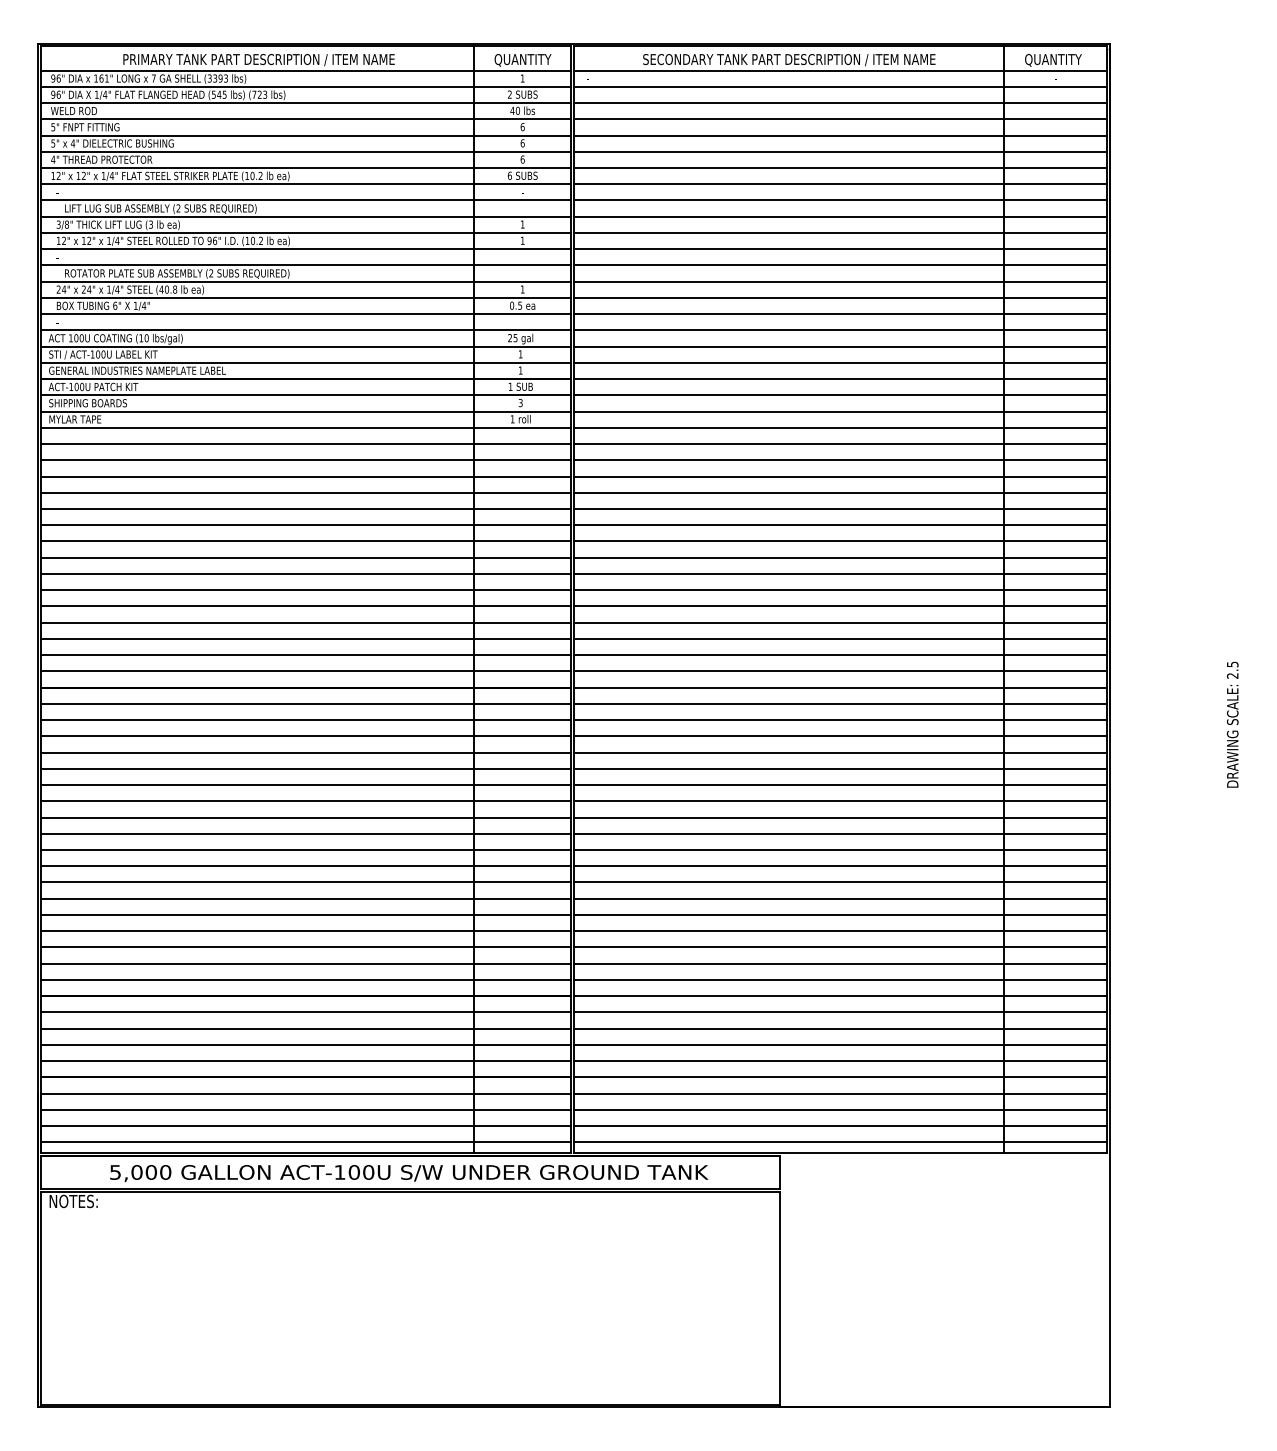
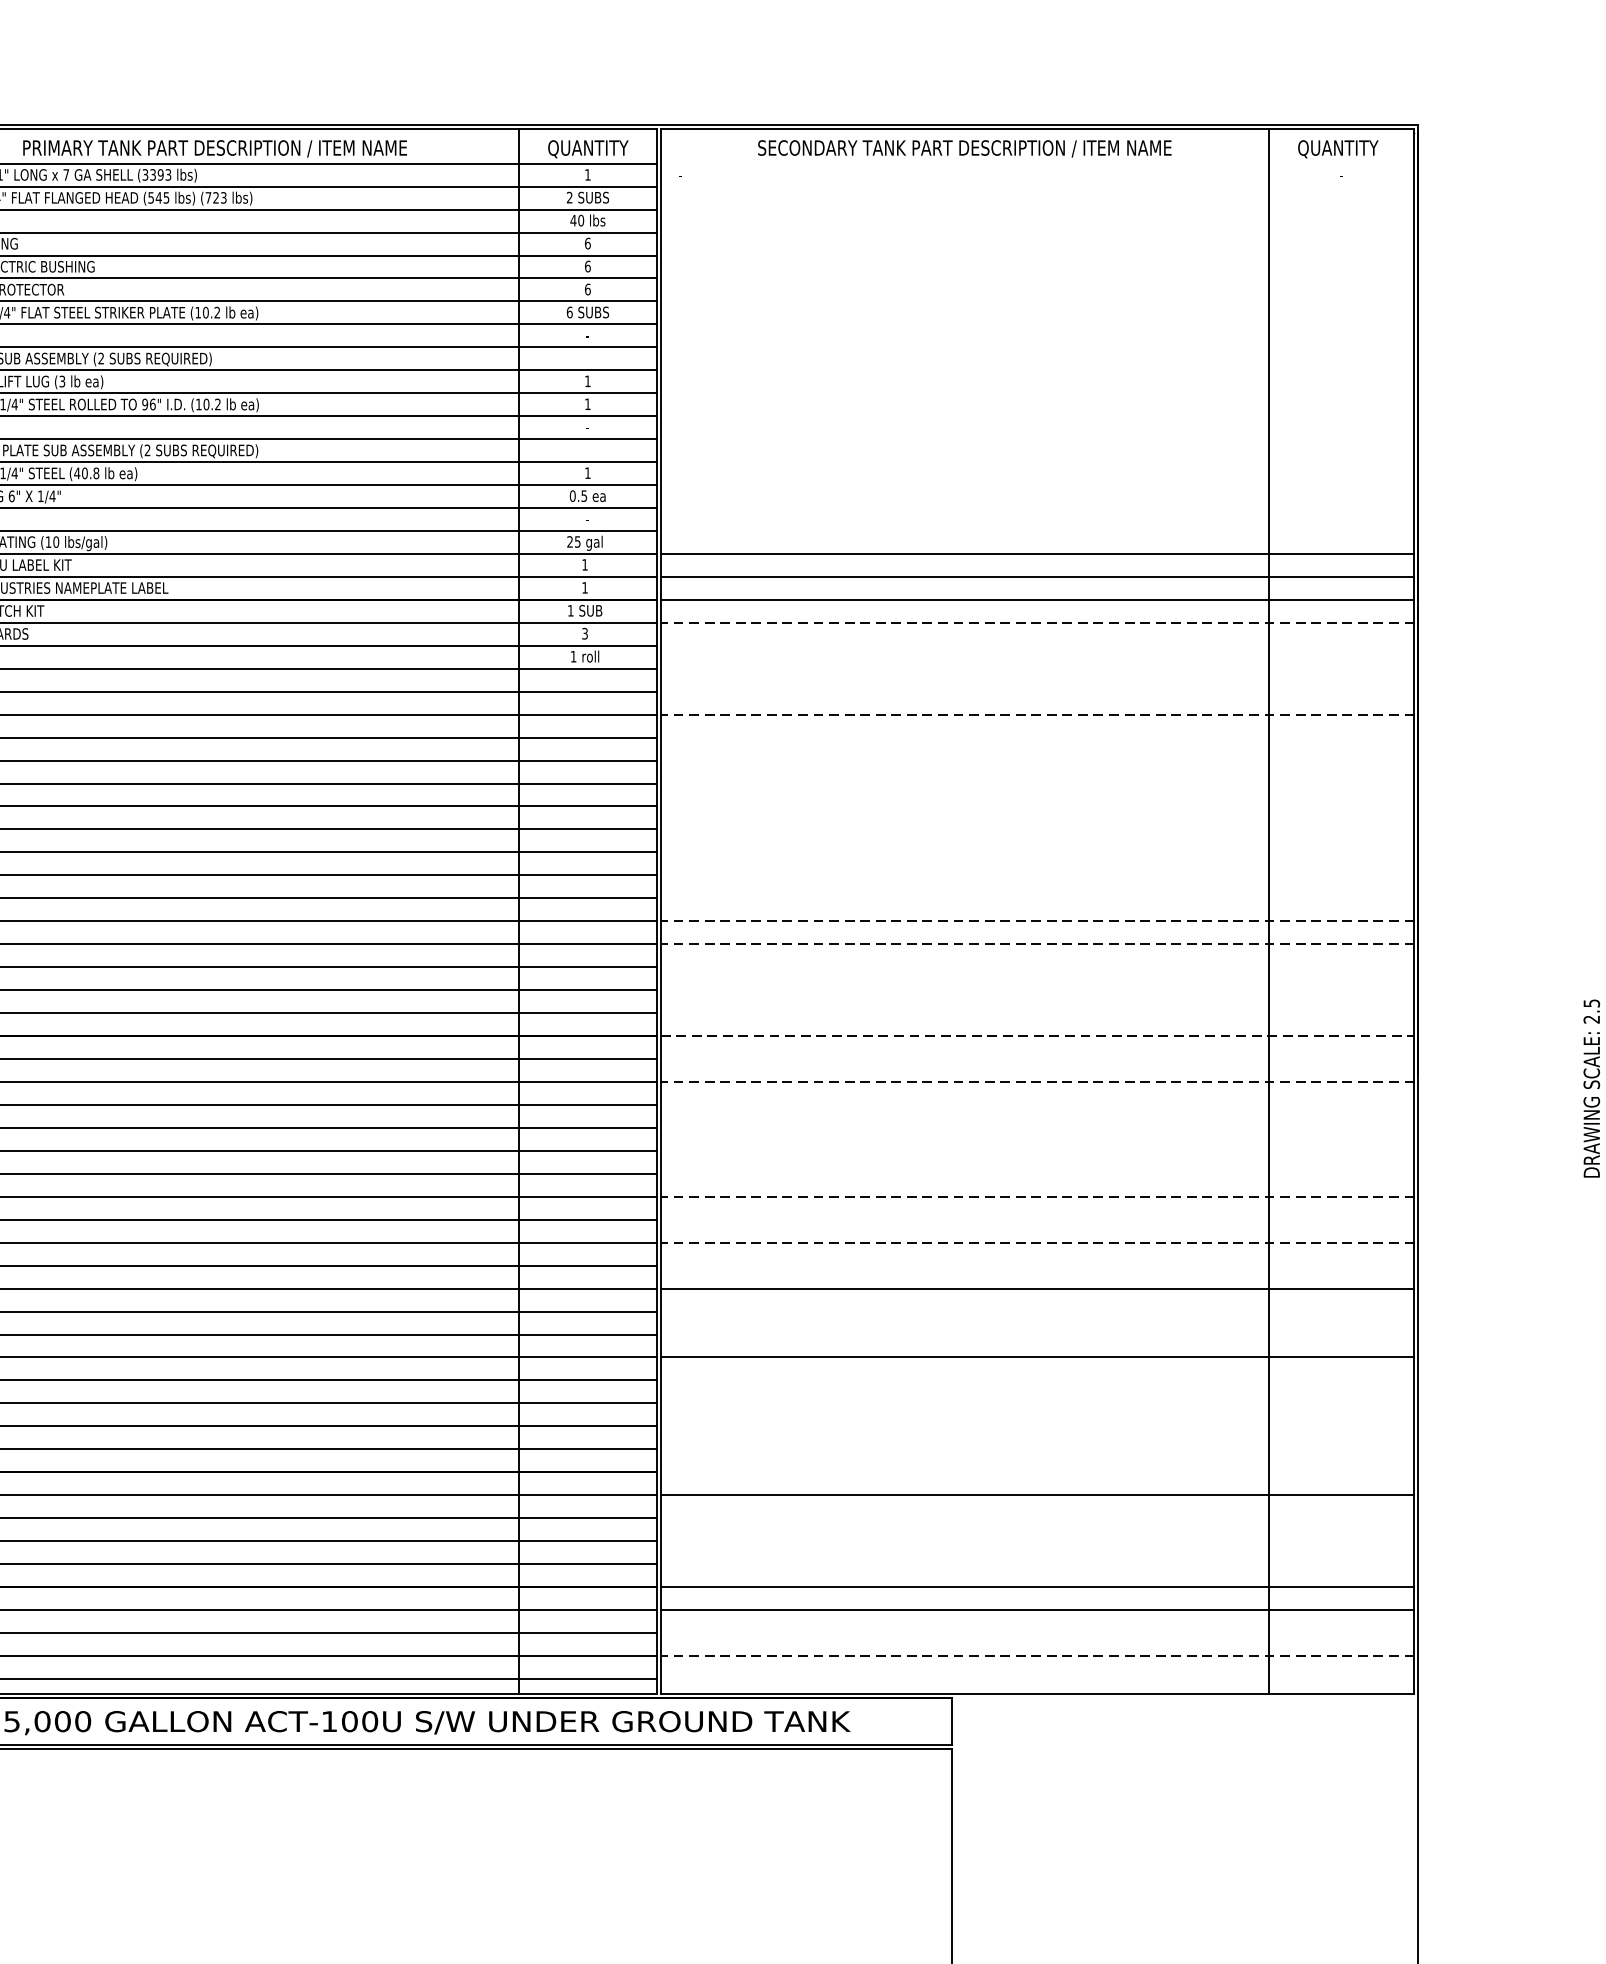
line: (840, 70) -> (1037, 163), removed
line: (840, 86) -> (1037, 186), removed
line: (840, 103) -> (1037, 210), removed
line: (840, 119) -> (1037, 232), removed
line: (840, 135) -> (1037, 255), removed
line: (840, 151) -> (1037, 278), removed
line: (840, 168) -> (1037, 302), removed
line: (840, 184) -> (1037, 324), removed
line: (840, 200) -> (1037, 347), removed
line: (840, 216) -> (1037, 369), removed
line: (840, 232) -> (1037, 392), removed
line: (840, 249) -> (1037, 416), removed
line: (840, 265) -> (1037, 439), removed
line: (840, 281) -> (1037, 461), removed
line: (840, 297) -> (1037, 484), removed
line: (840, 314) -> (1037, 508), removed
line: (840, 330) -> (1037, 531), removed
line: (840, 395) -> (1037, 623), solid -> dashed
line: (840, 411) -> (1037, 645), removed
line: (840, 427) -> (1037, 668), removed
line: (840, 444) -> (1037, 692), removed
line: (840, 460) -> (1037, 714), solid -> dashed
line: (840, 476) -> (1037, 737), removed
line: (840, 492) -> (1037, 760), removed
line: (840, 509) -> (1037, 784), removed
line: (840, 525) -> (1037, 806), removed
line: (840, 541) -> (1037, 829), removed
line: (840, 557) -> (1037, 852), removed
line: (840, 573) -> (1037, 874), removed
line: (840, 590) -> (1037, 898), removed
line: (840, 606) -> (1037, 921), solid -> dashed
line: (840, 622) -> (1037, 944), solid -> dashed
line: (840, 638) -> (1037, 966), removed
line: (840, 655) -> (1037, 990), removed
line: (840, 671) -> (1037, 1013), removed
line: (840, 687) -> (1037, 1035), solid -> dashed
line: (840, 703) -> (1037, 1058), removed
line: (840, 720) -> (1037, 1082), solid -> dashed
line: (840, 736) -> (1037, 1105), removed
line: (840, 752) -> (1037, 1127), removed
line: (840, 768) -> (1037, 1150), removed
line: (840, 785) -> (1037, 1174), removed
line: (840, 801) -> (1037, 1197), solid -> dashed
line: (840, 817) -> (1037, 1219), removed
line: (840, 833) -> (1037, 1242), solid -> dashed
line: (840, 849) -> (1037, 1264), removed
line: (840, 882) -> (1037, 1311), removed
line: (840, 898) -> (1037, 1334), removed
line: (840, 931) -> (1037, 1380), removed
line: (840, 947) -> (1037, 1403), removed
line: (840, 963) -> (1037, 1426), removed
line: (840, 979) -> (1037, 1448), removed
line: (840, 996) -> (1037, 1472), removed
line: (840, 1028) -> (1037, 1518), removed
line: (840, 1044) -> (1037, 1540), removed
line: (840, 1061) -> (1037, 1564), removed
line: (840, 1109) -> (1037, 1632), removed
line: (840, 1126) -> (1037, 1656), solid -> dashed
line: (840, 1142) -> (1037, 1679), removed

